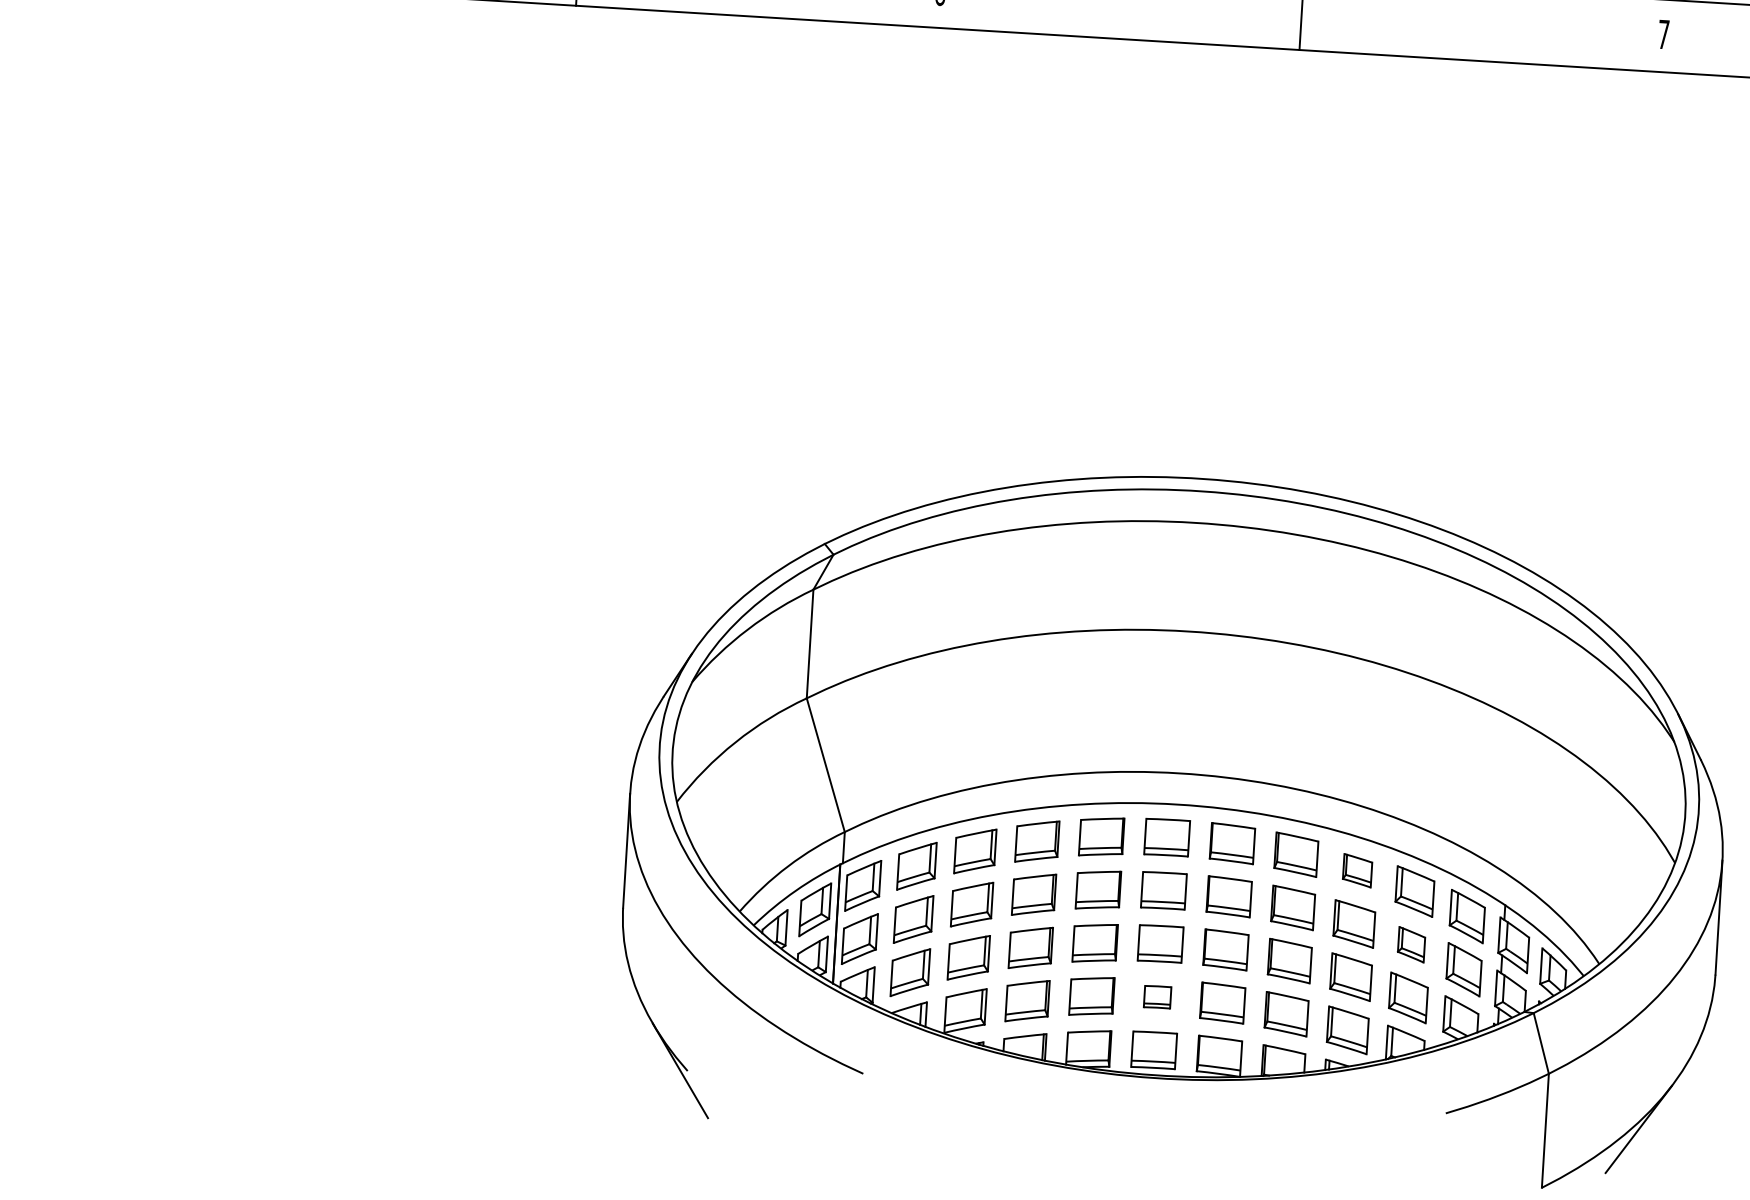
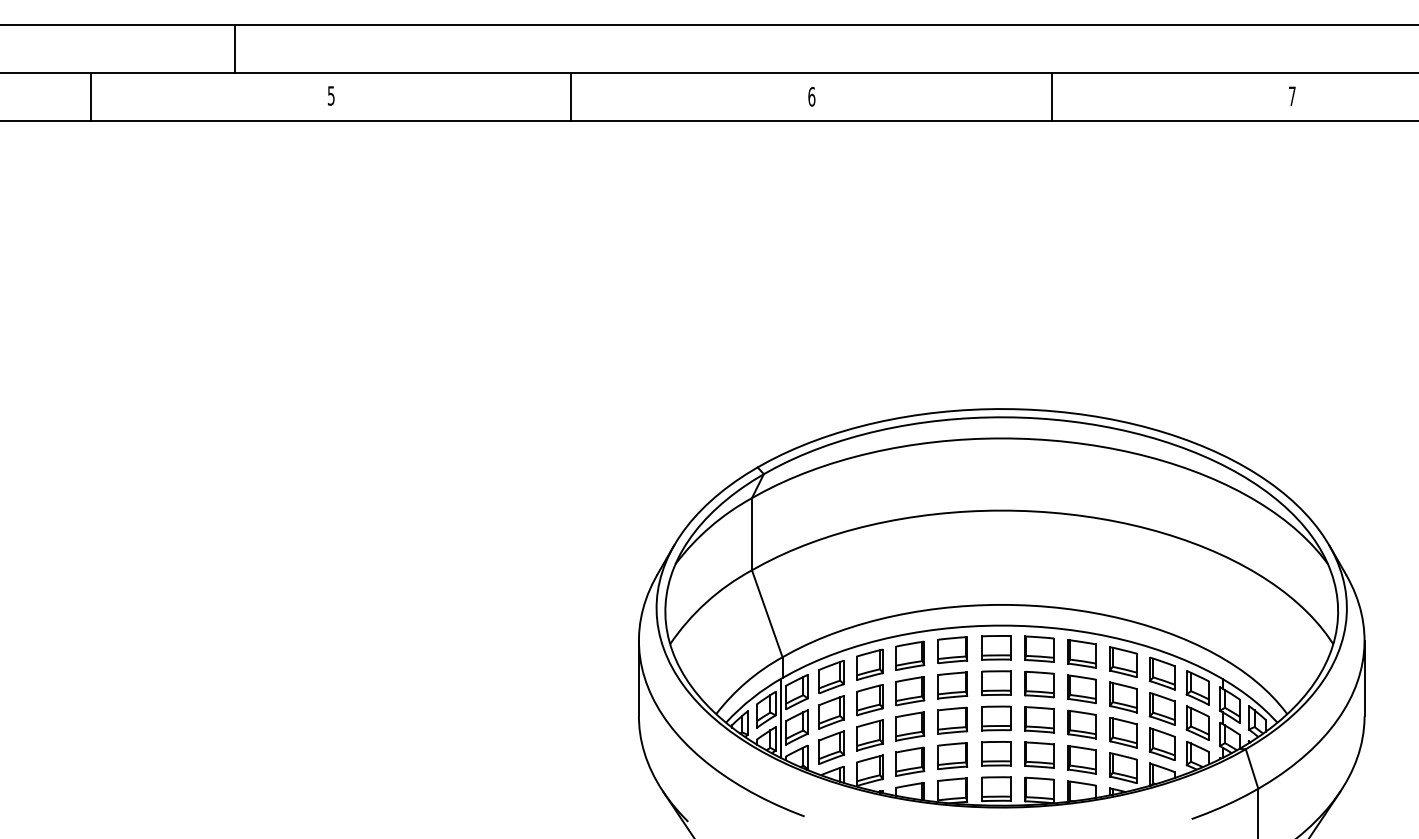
part: (1357, 869) -> (1123, 661), size x1.43
part: (1410, 944) -> (1161, 708), size x1.43
part: (1158, 996) -> (996, 753), size x1.67

